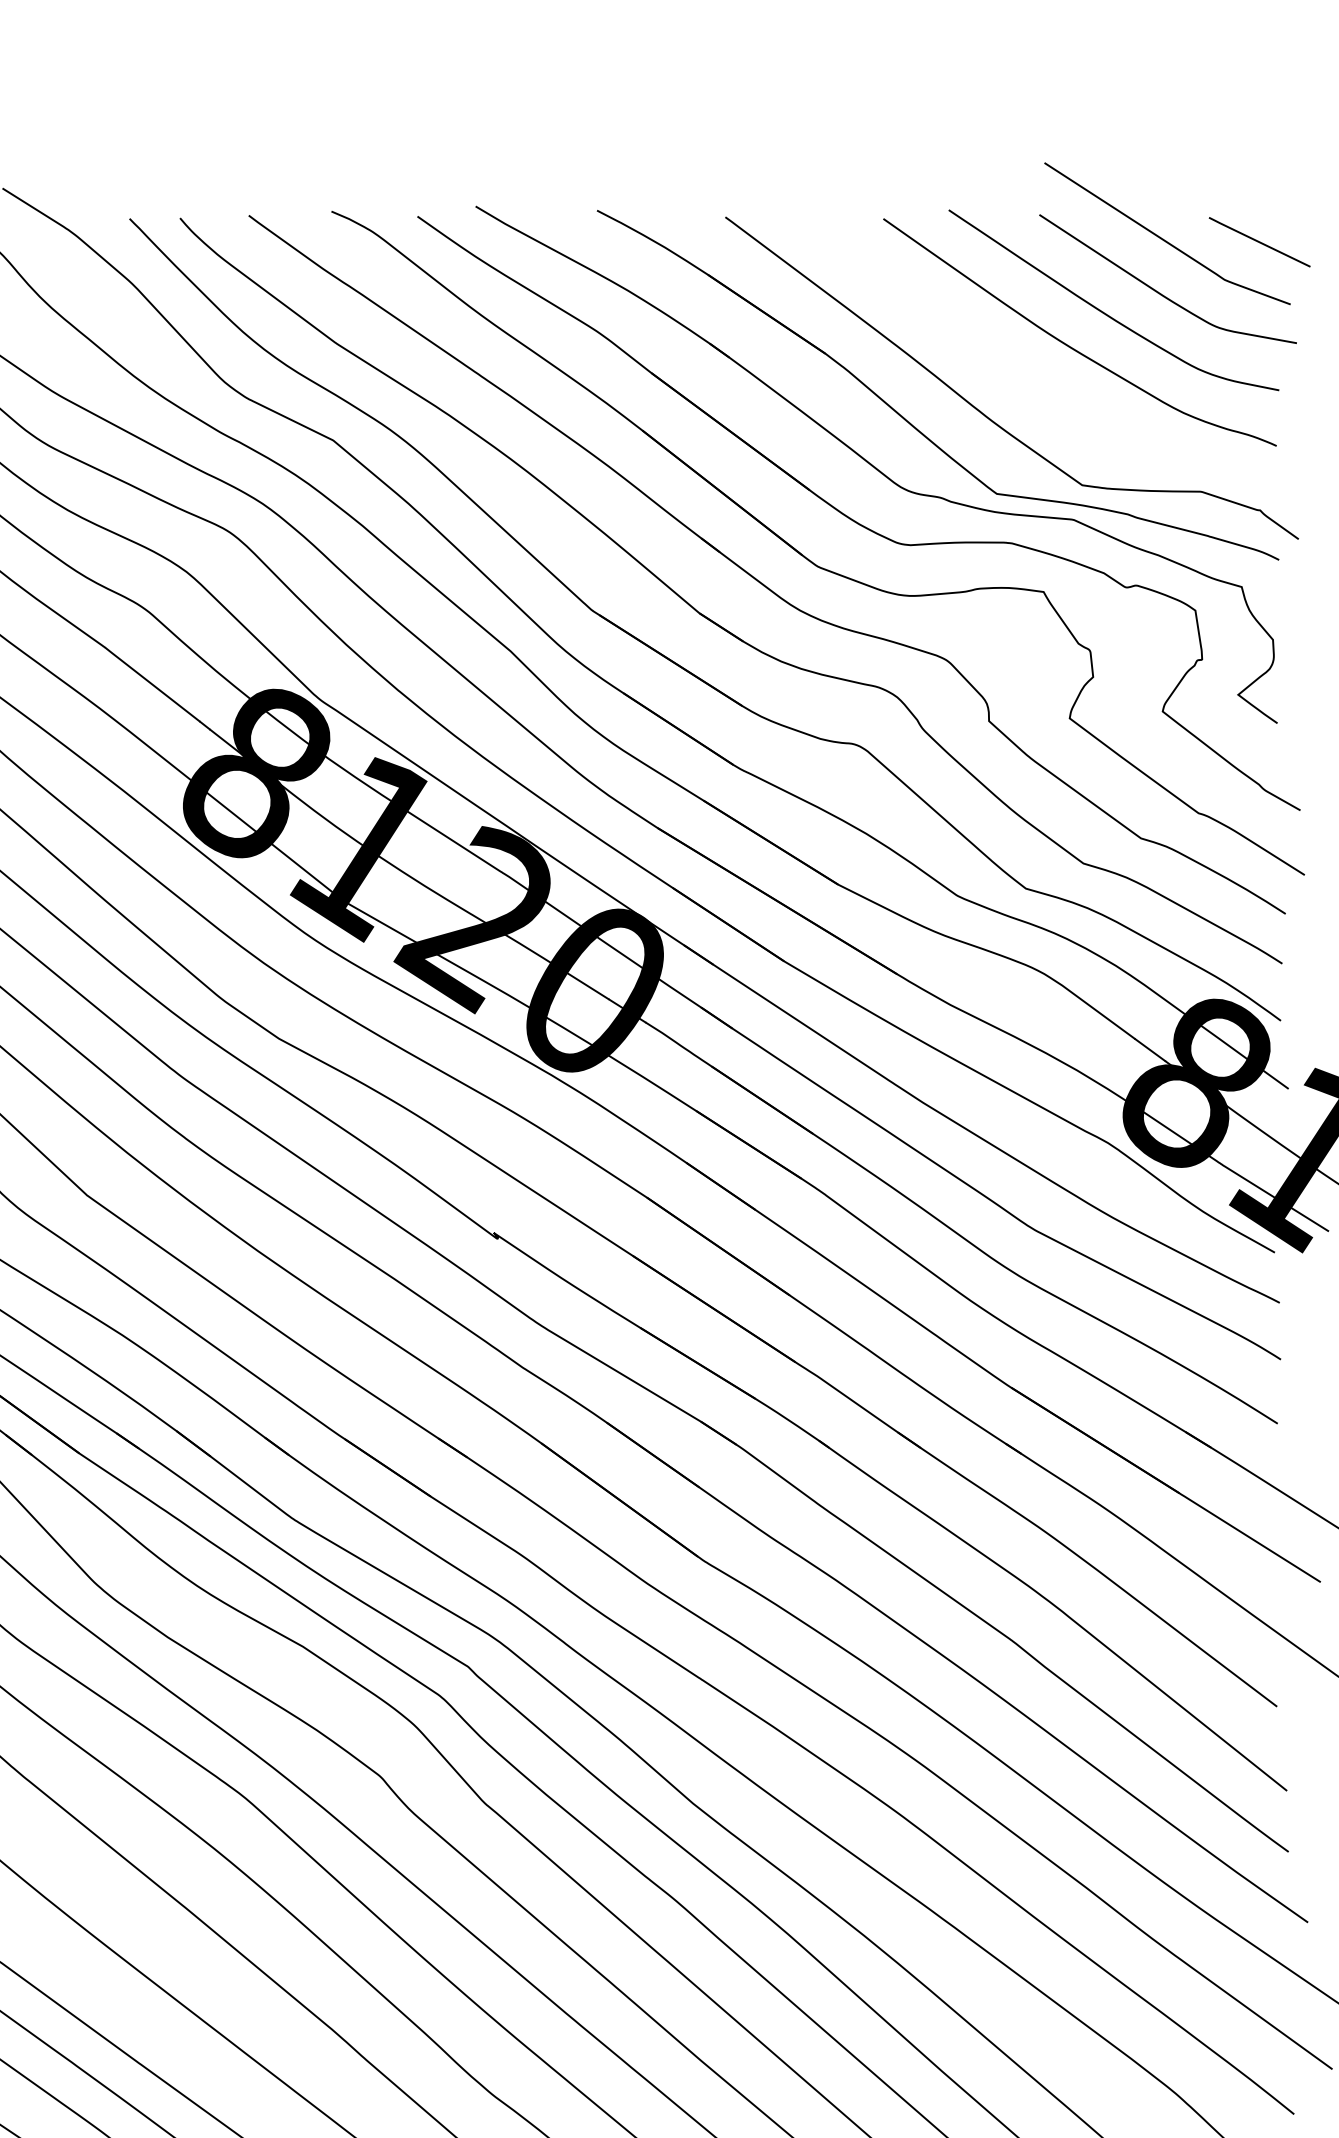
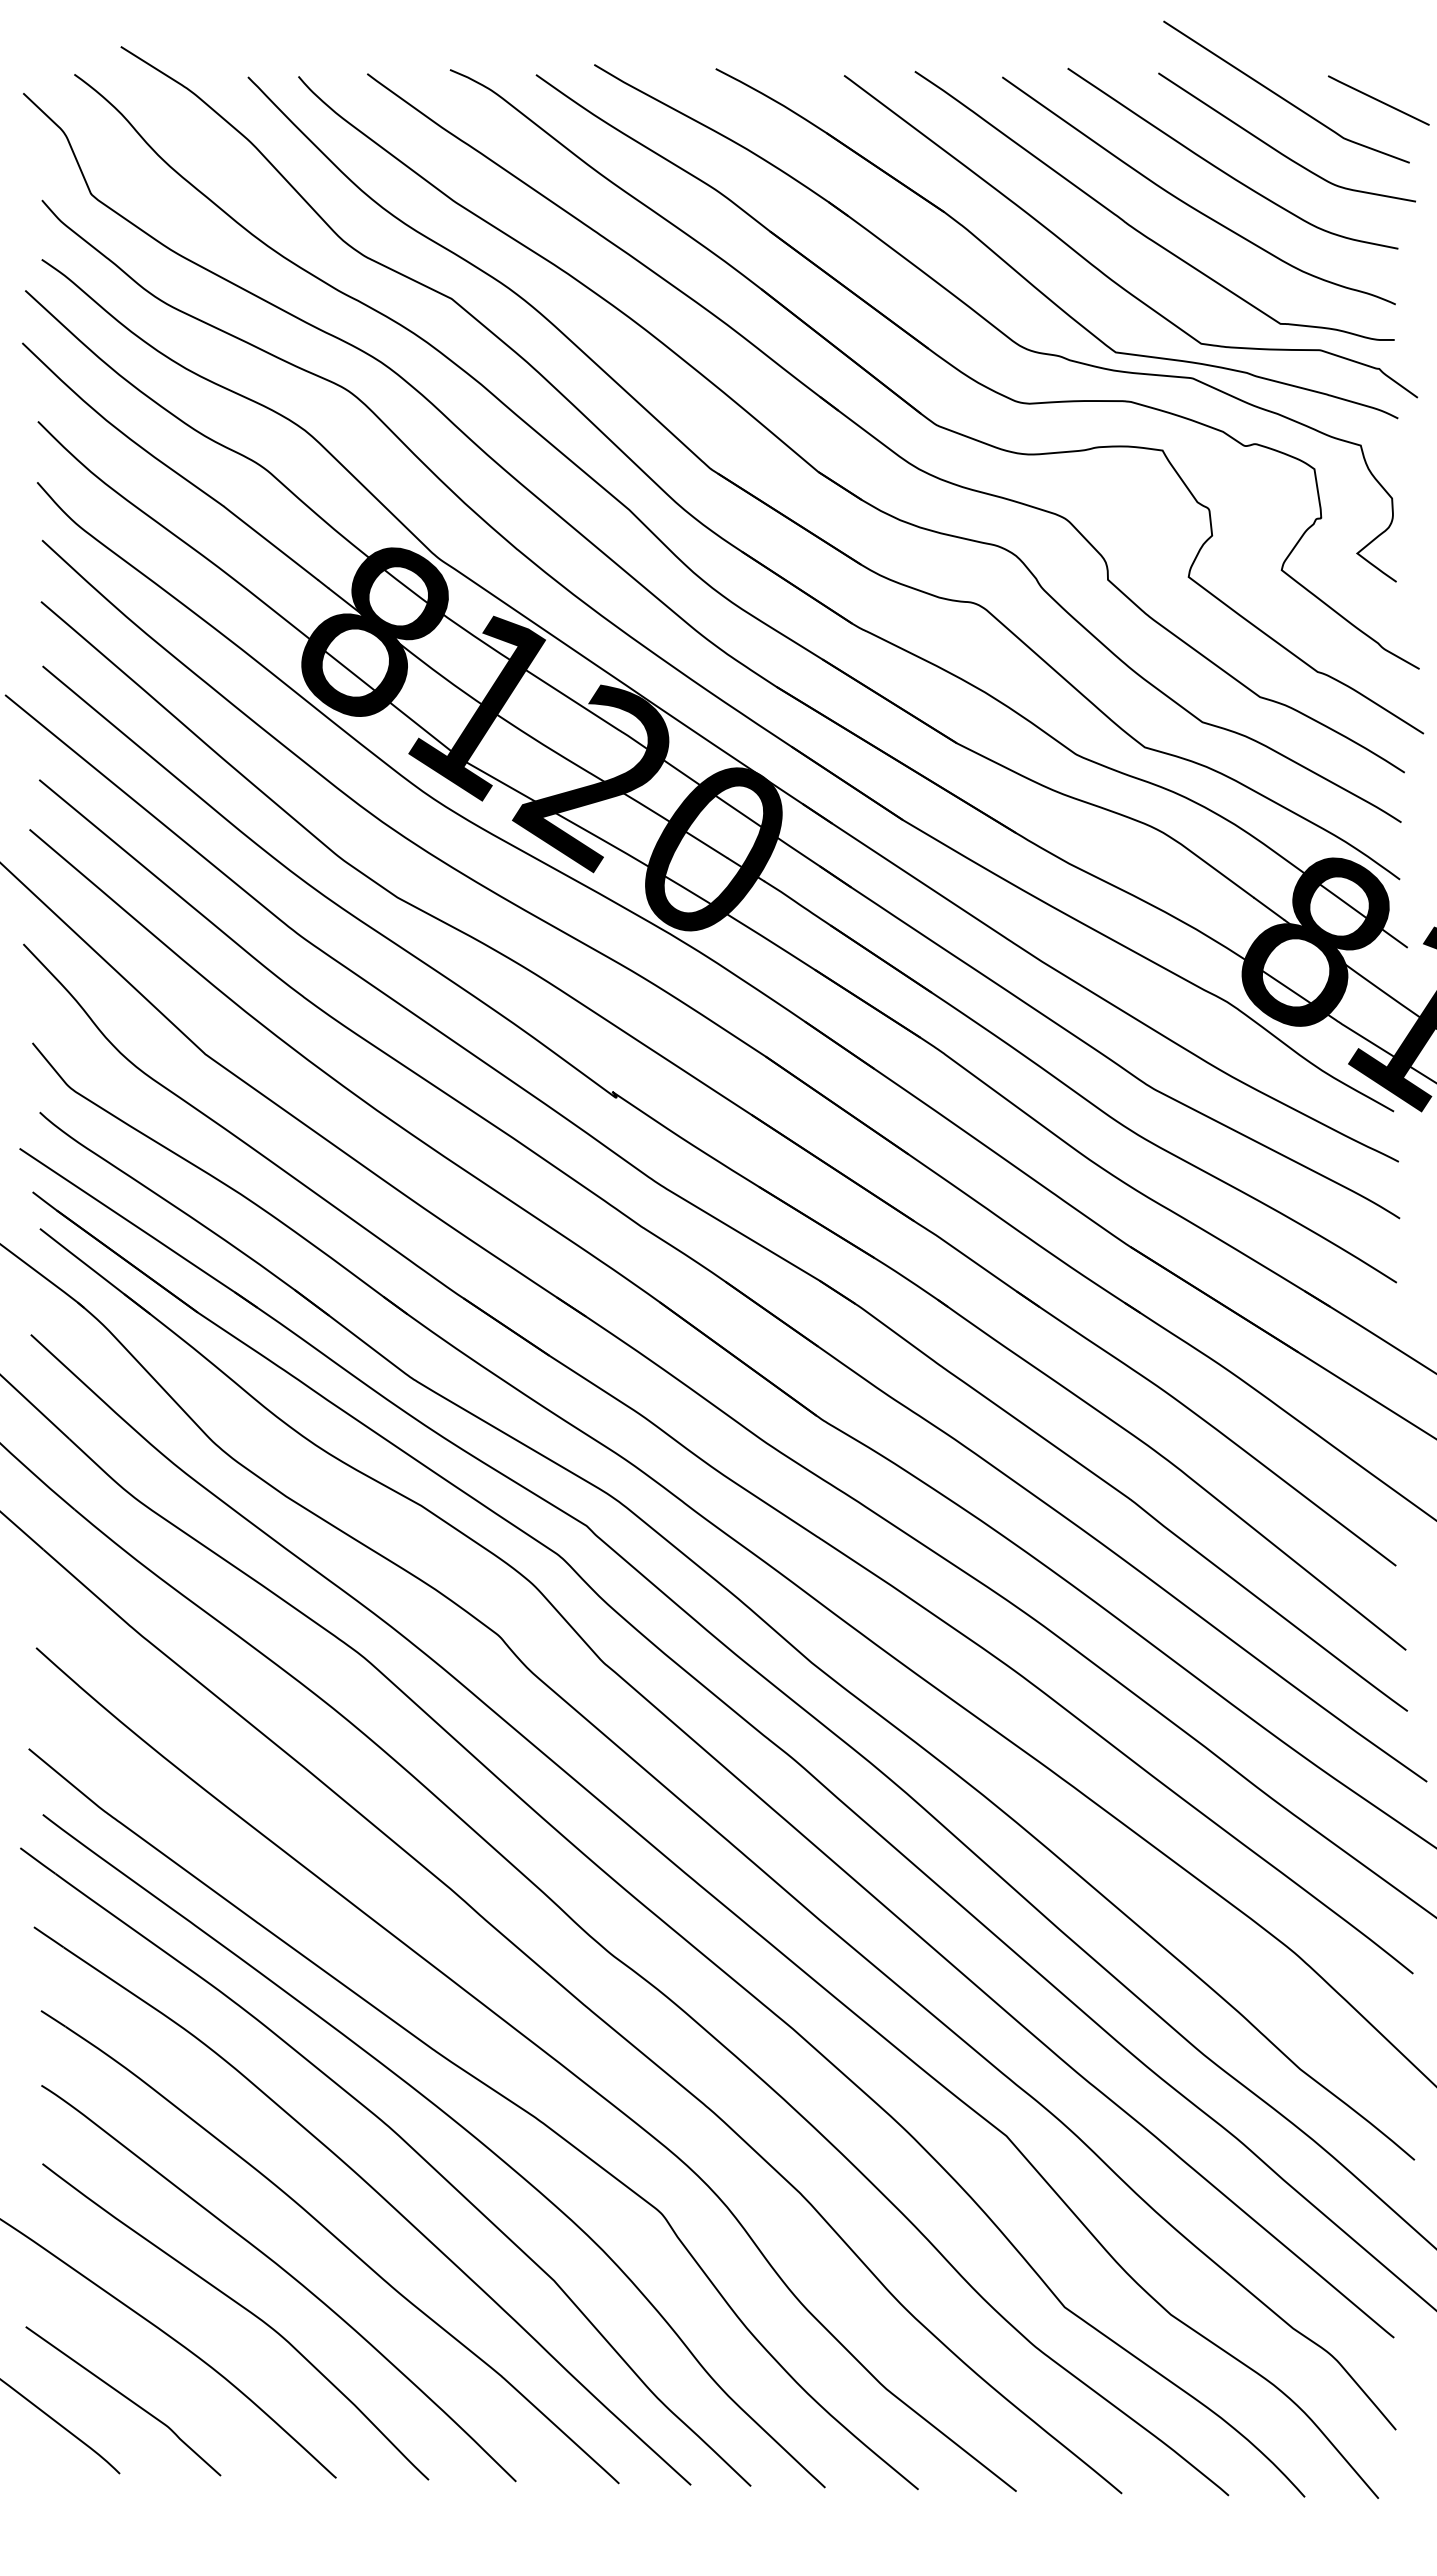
curve: (1018, 371) -> (1137, 229), added

